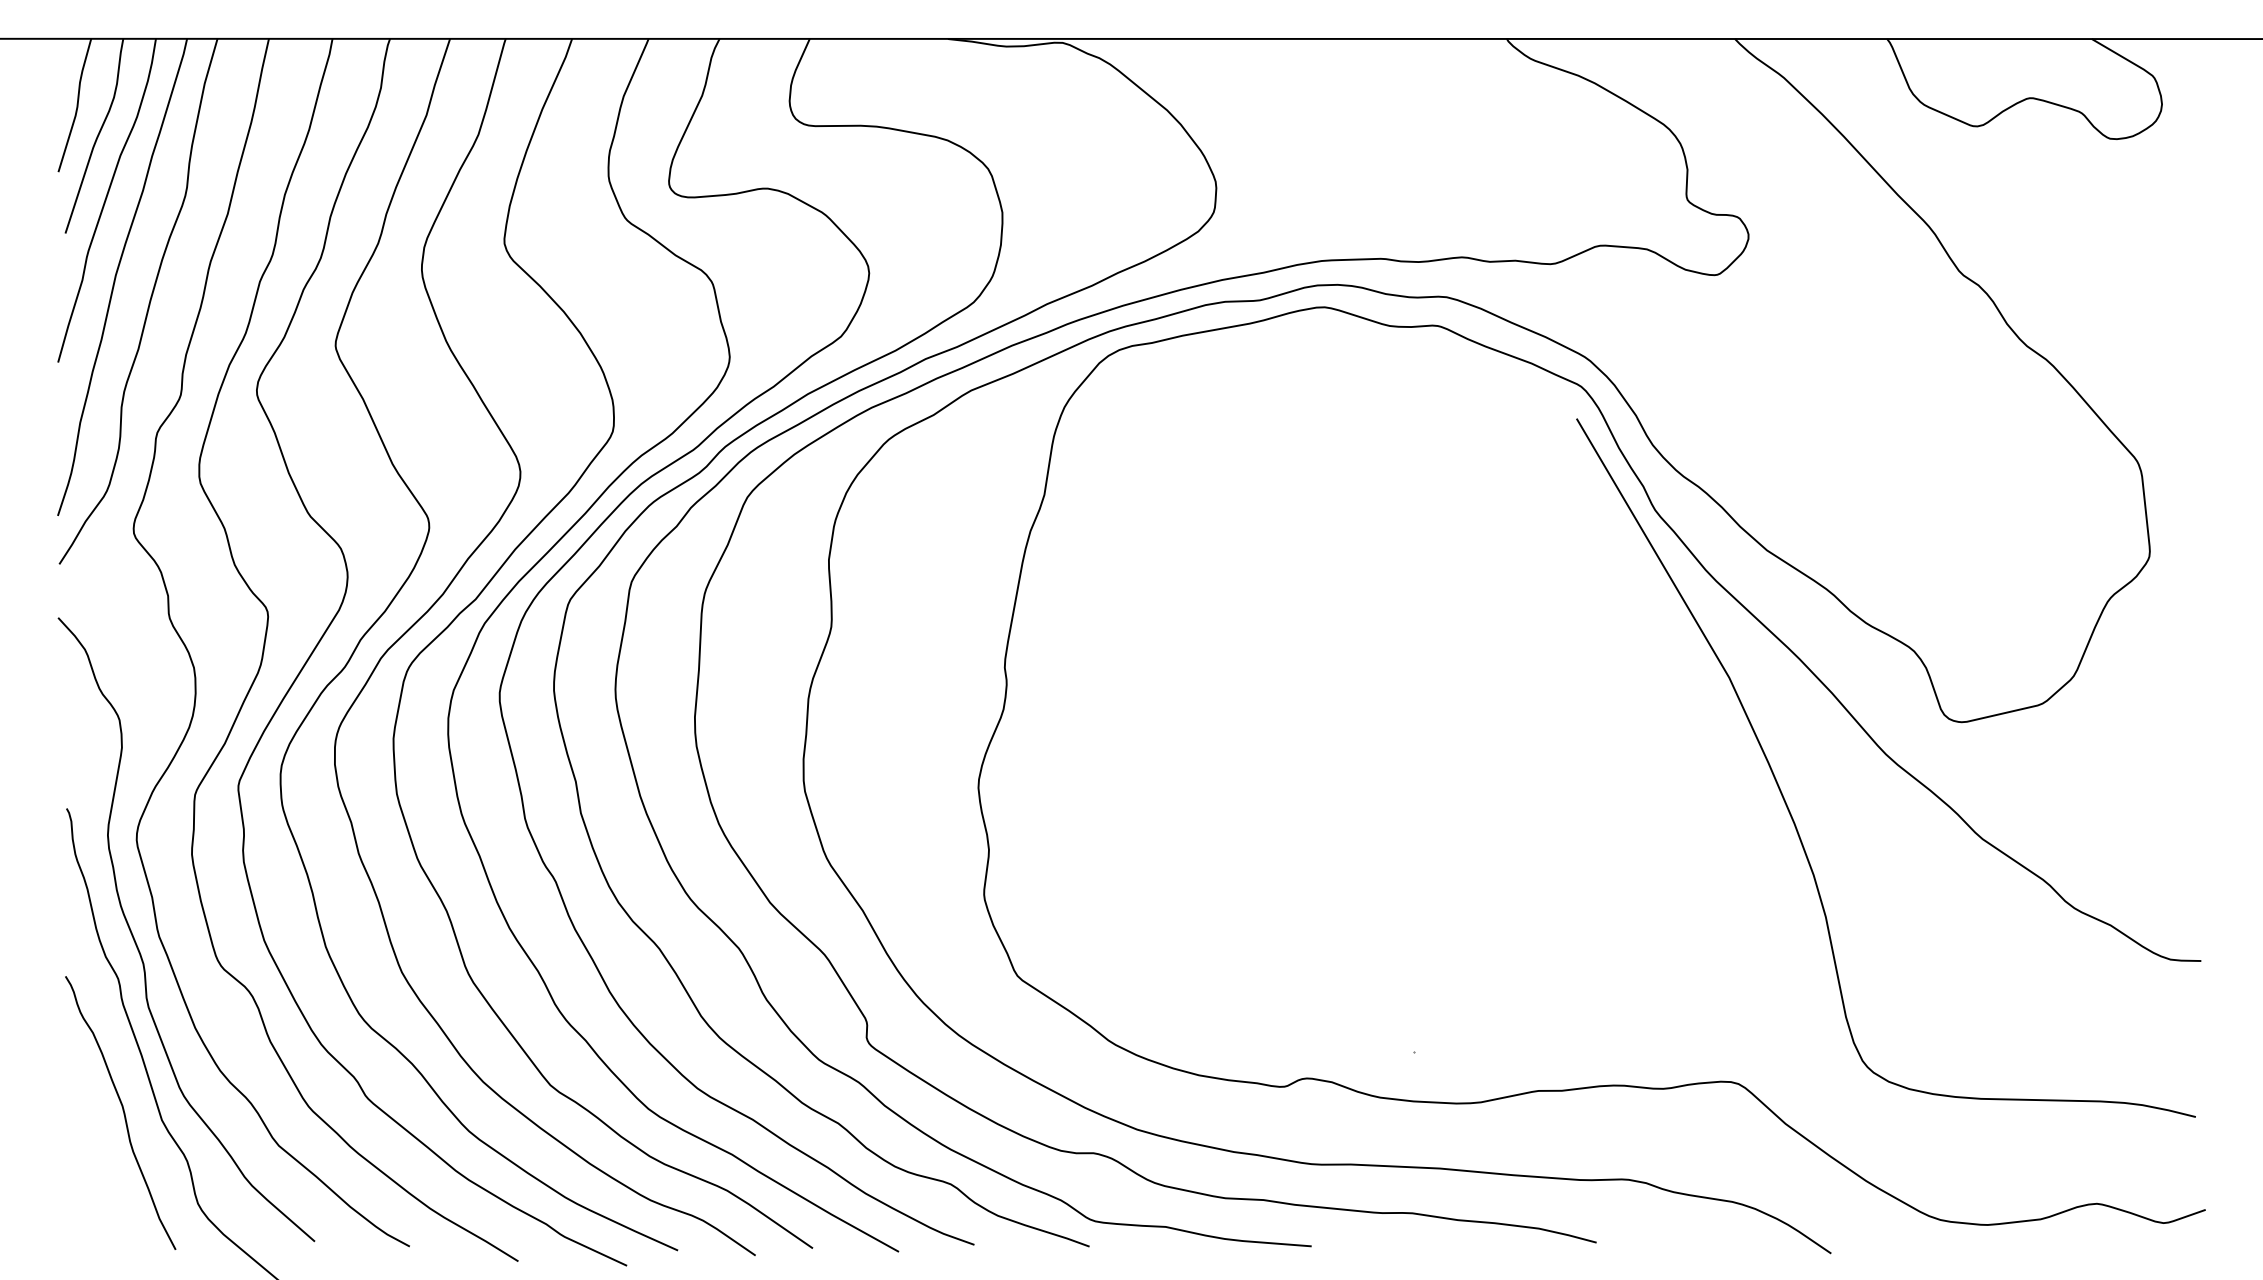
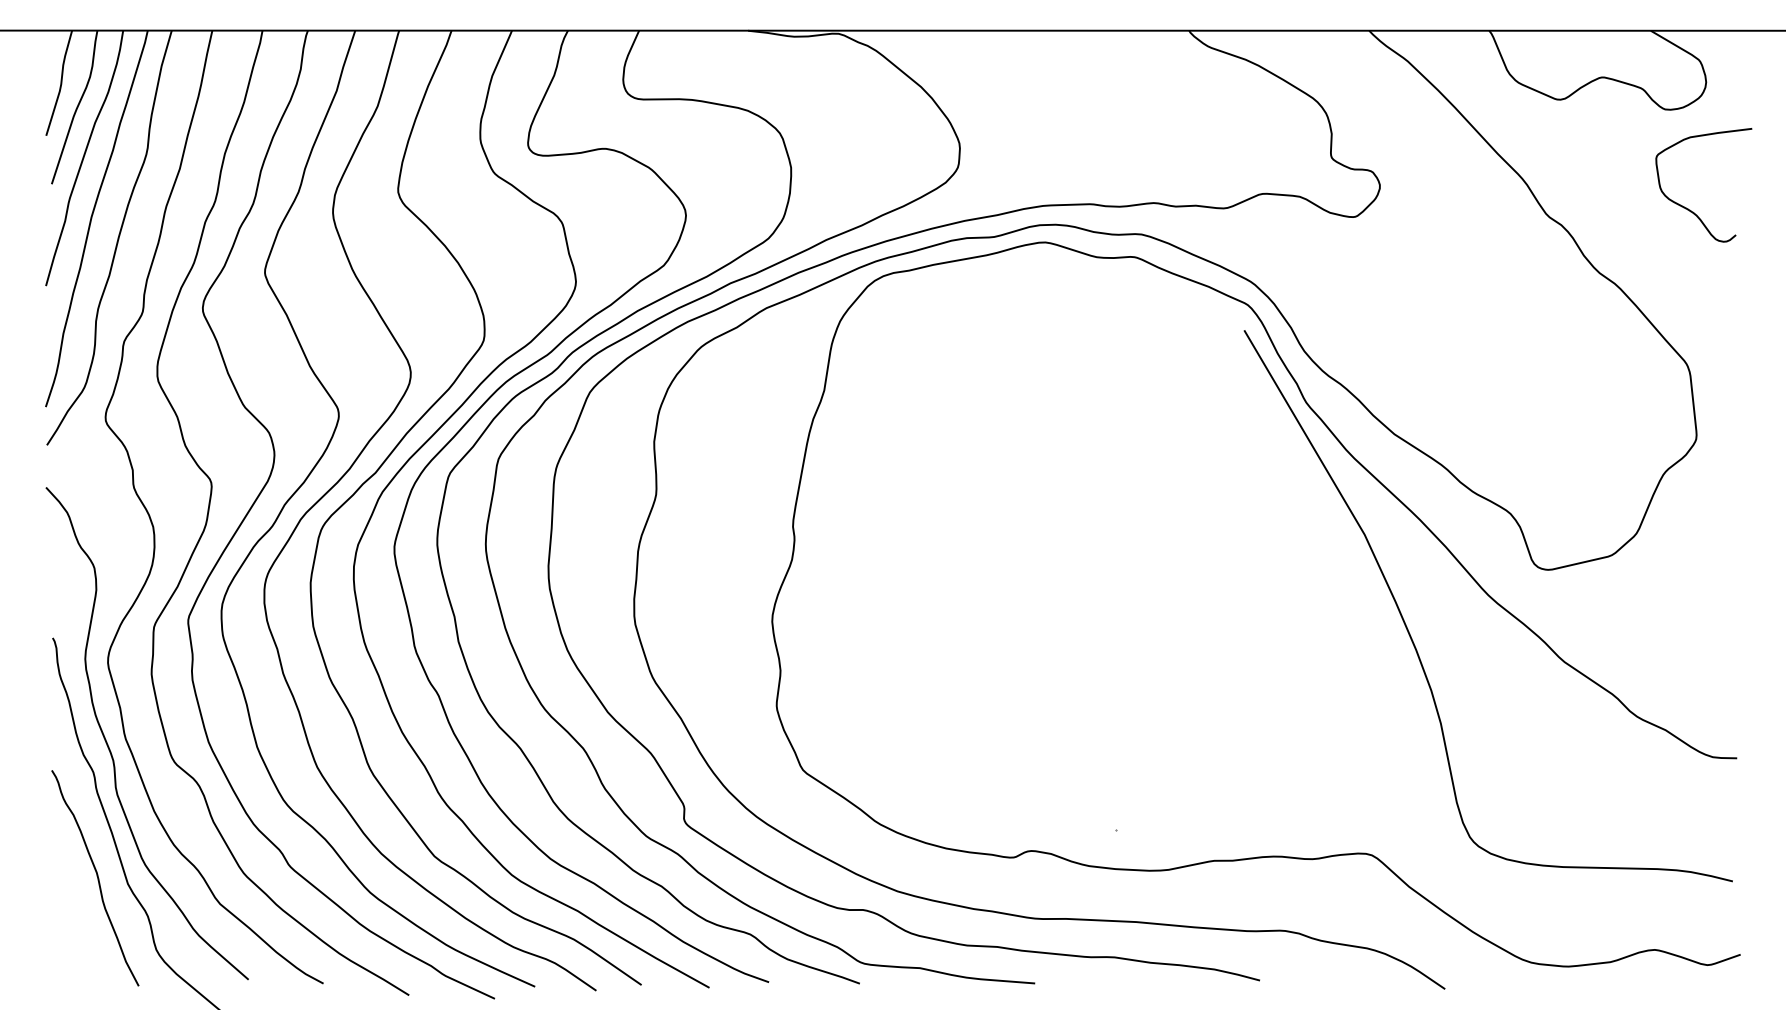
curve: (2139, 264) -> (1688, 208), added

